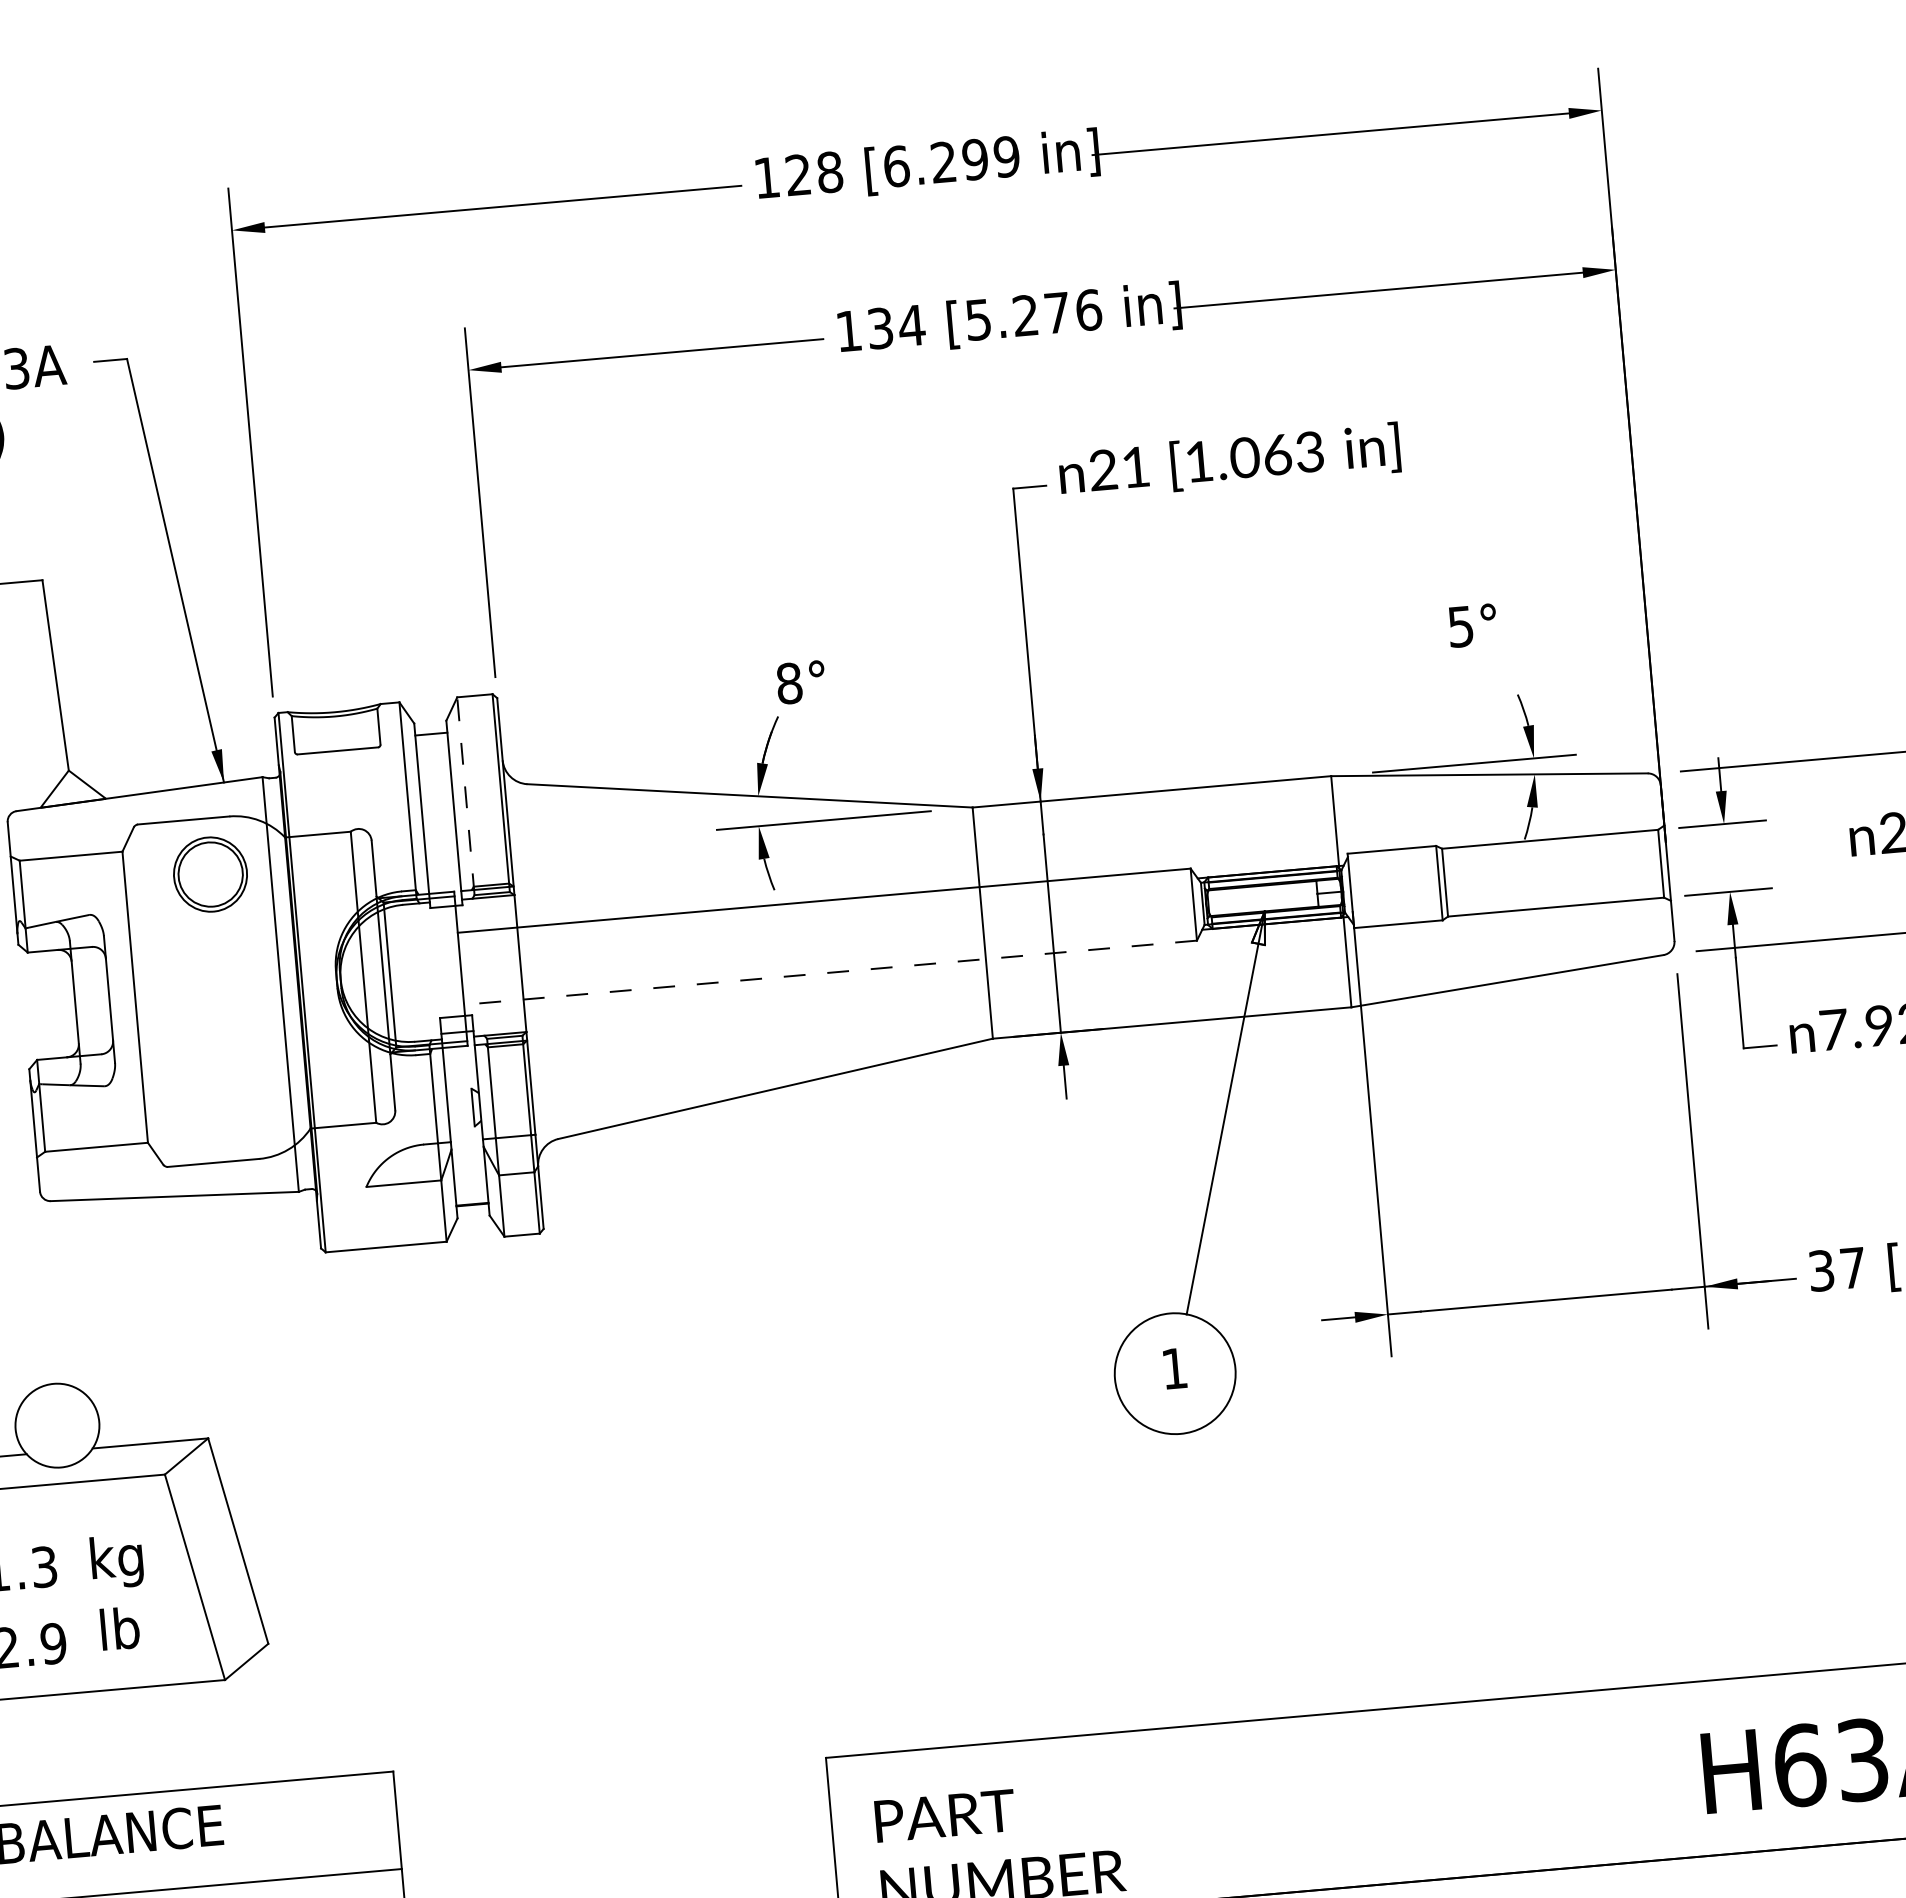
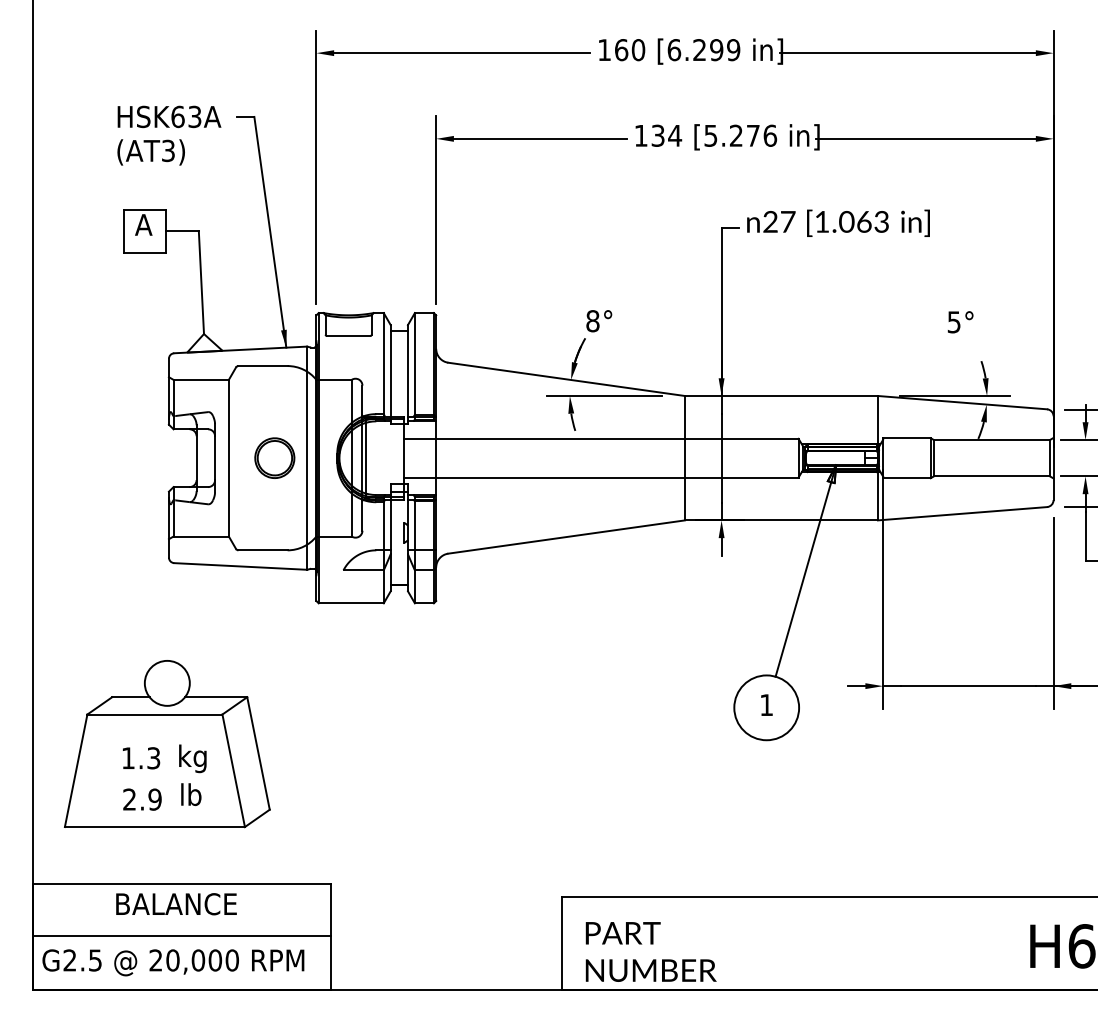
text: (815, 174) -> (630, 50), 128 -> 160
text: (1136, 466) -> (788, 221), 21 -> 27
line: (465, 794) -> (414, 365), dashed -> solid
part: (209, 873) -> (274, 457), moved
line: (828, 972) -> (600, 477), dashed -> solid

